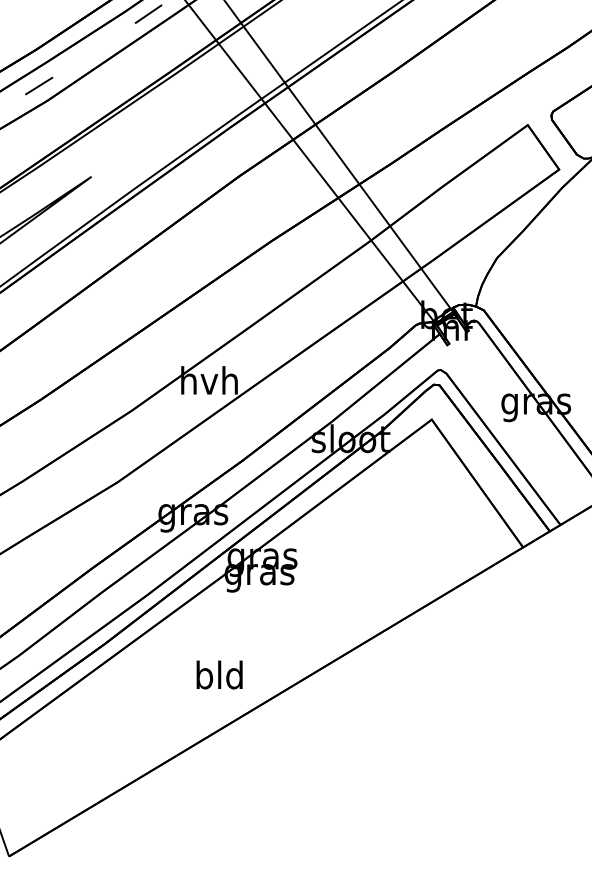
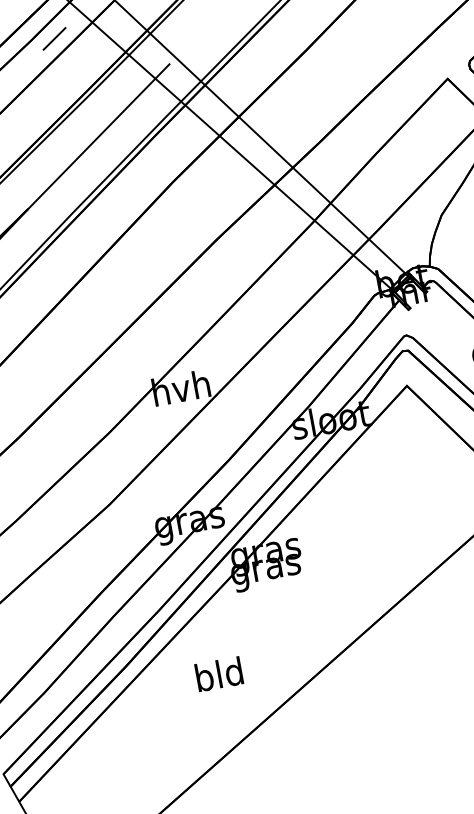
line: (173, 118) -> (98, 136), added
text: (219, 674) -> (218, 673), moved

